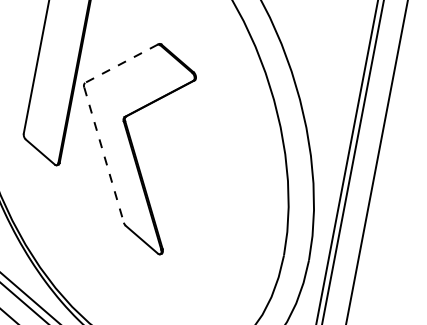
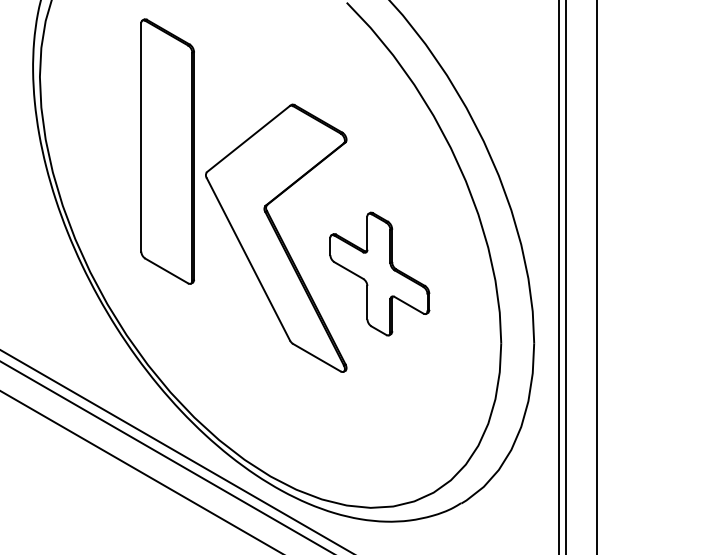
line: (121, 64) -> (248, 139), dashed -> solid
line: (104, 155) -> (248, 259), dashed -> solid
part: (201, 184) -> (379, 273), added

